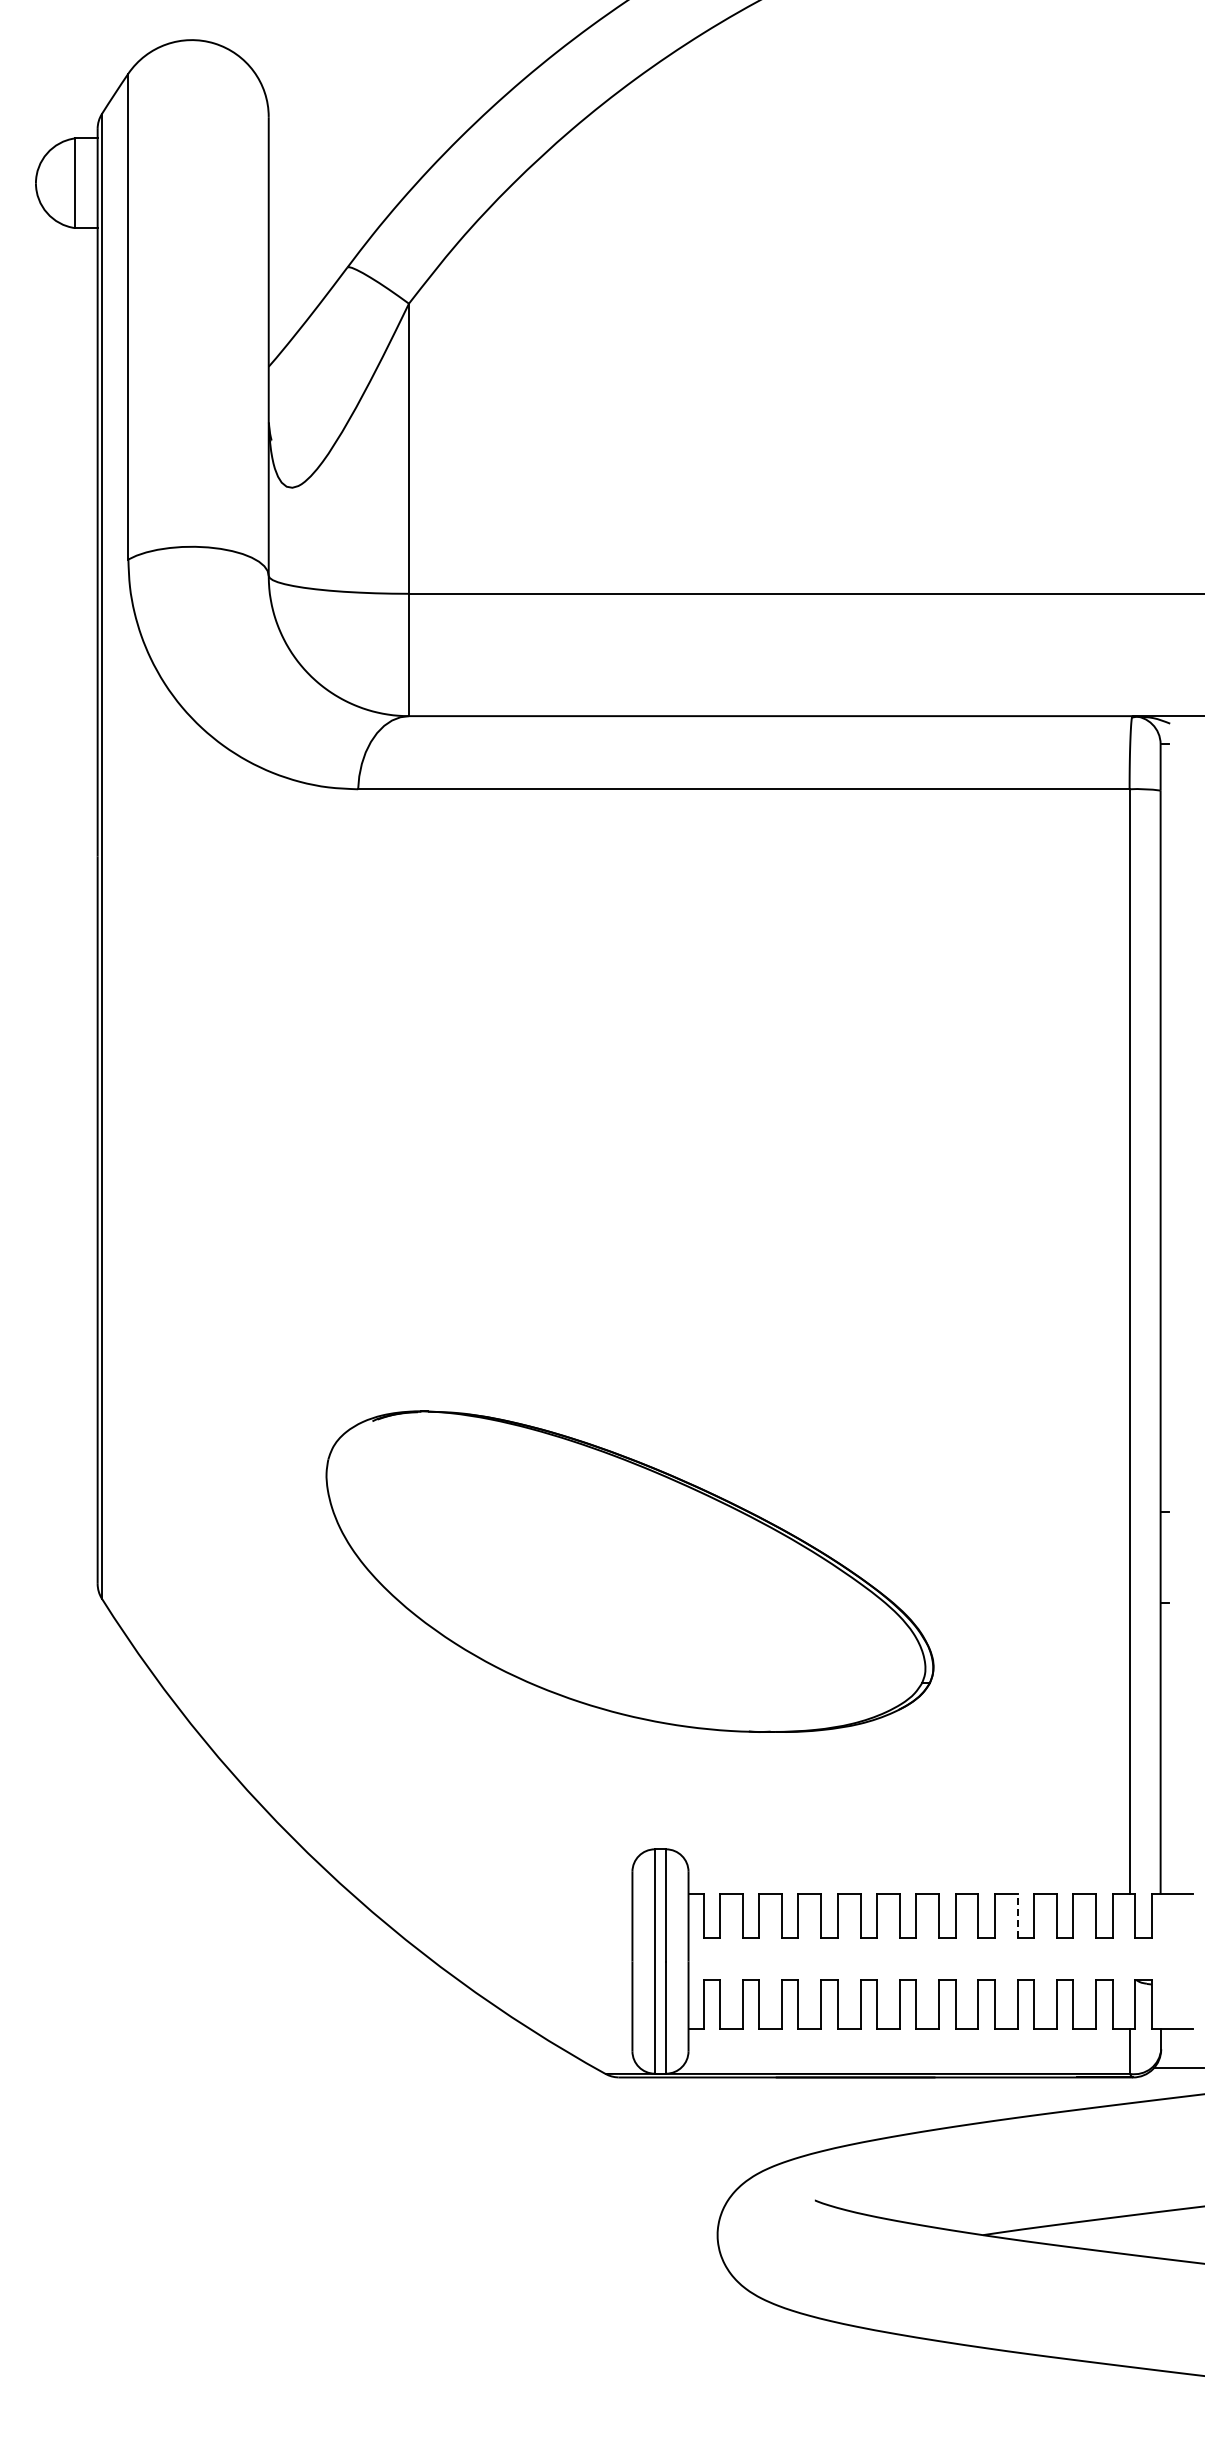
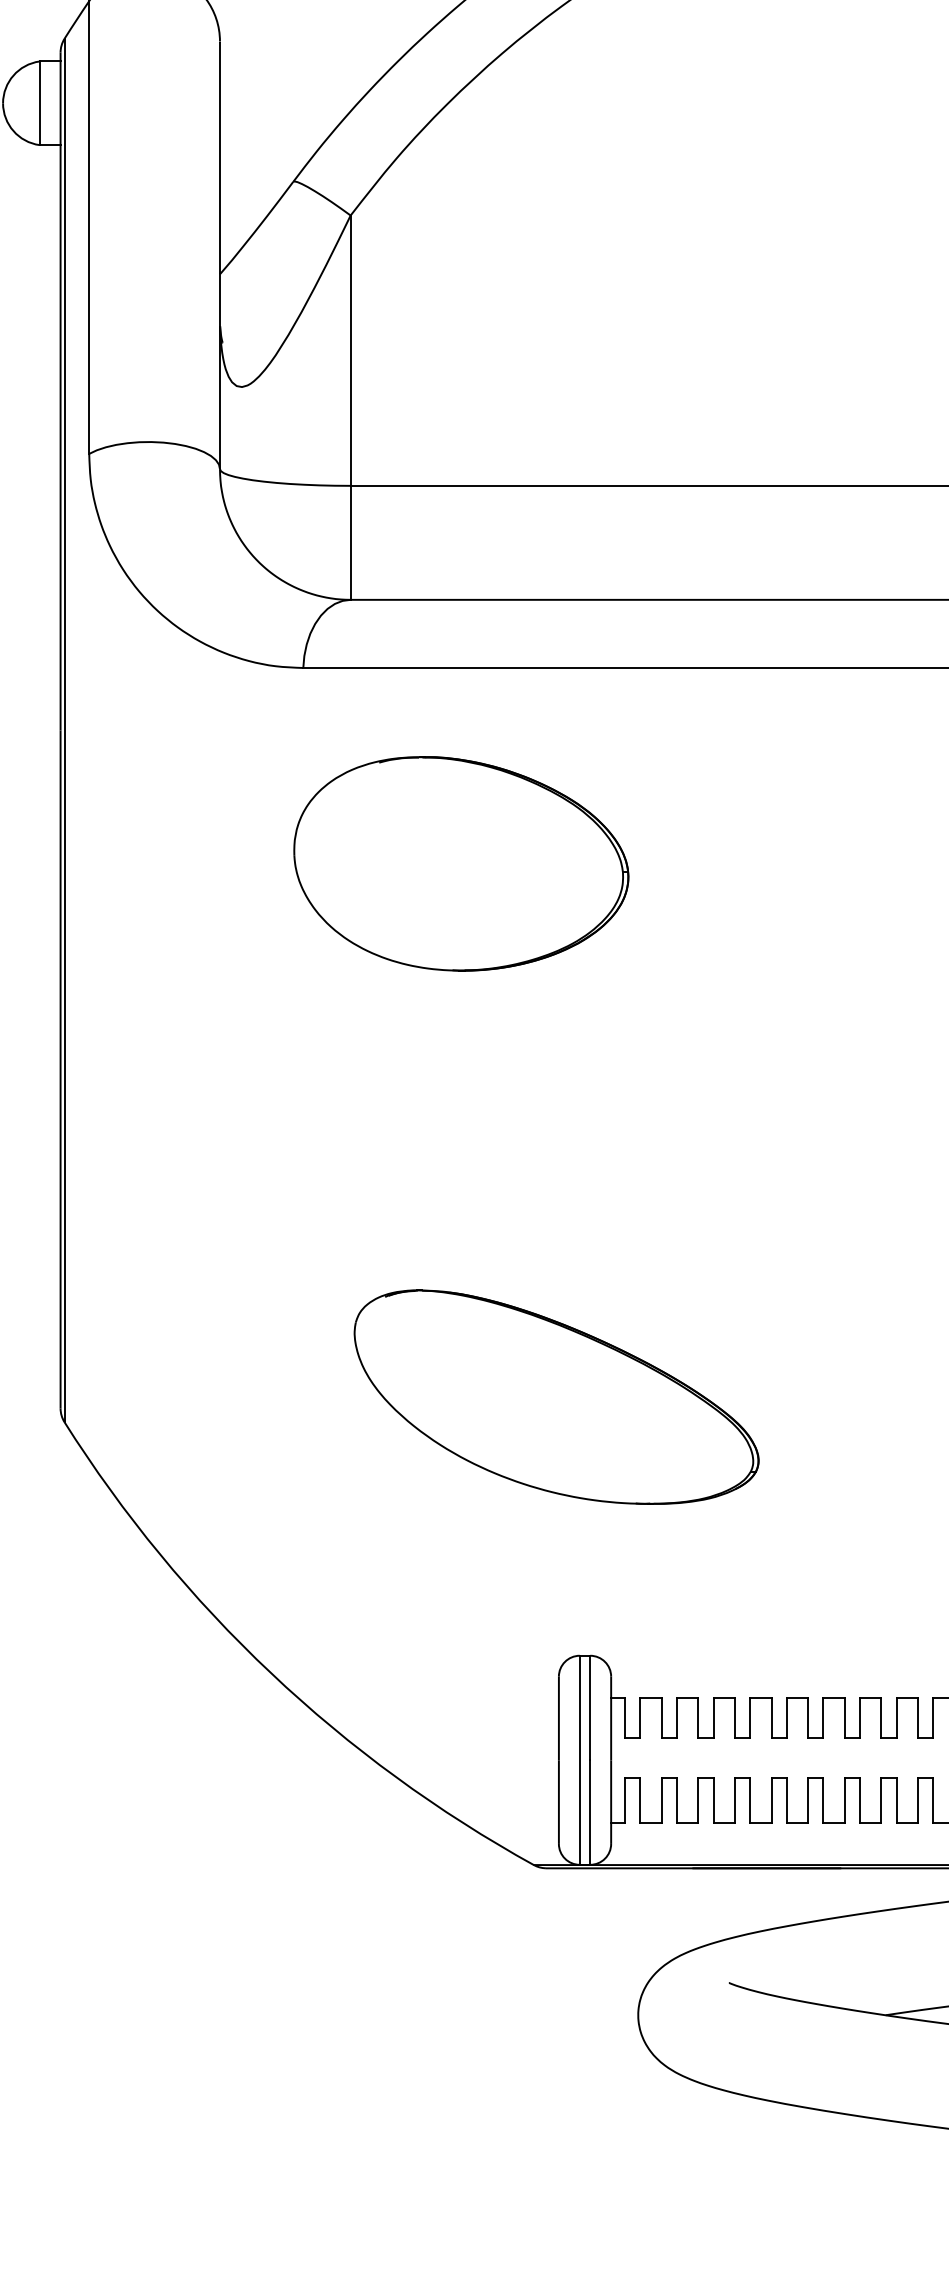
part: (527, 999) -> (461, 863), added
part: (629, 1571) -> (556, 1396), size x0.71
line: (1017, 1916) -> (917, 1718), dashed -> solid

